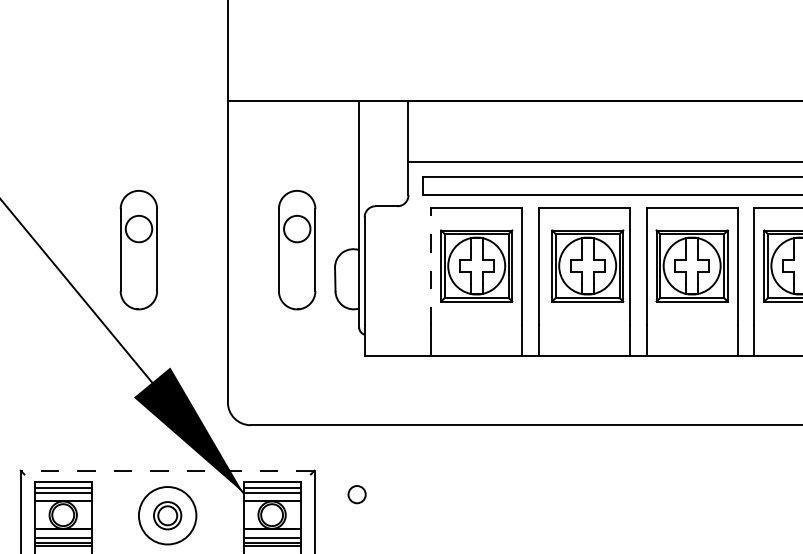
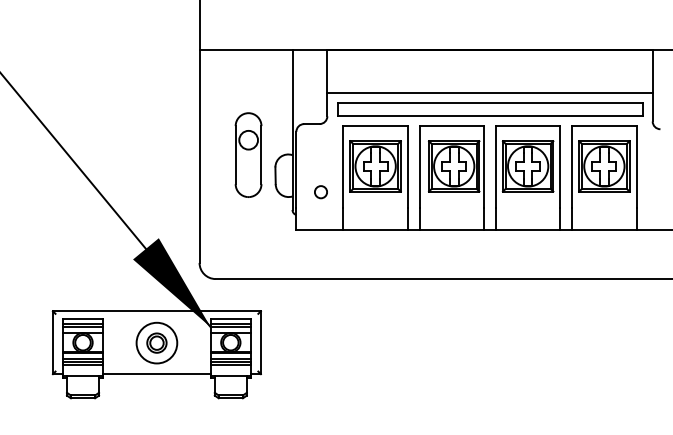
part: (138, 249) -> (136, 154), removed
line: (431, 266) -> (343, 166), dashed -> solid
line: (167, 471) -> (156, 311), dashed -> solid
circle: (356, 495) -> (320, 192), moved

